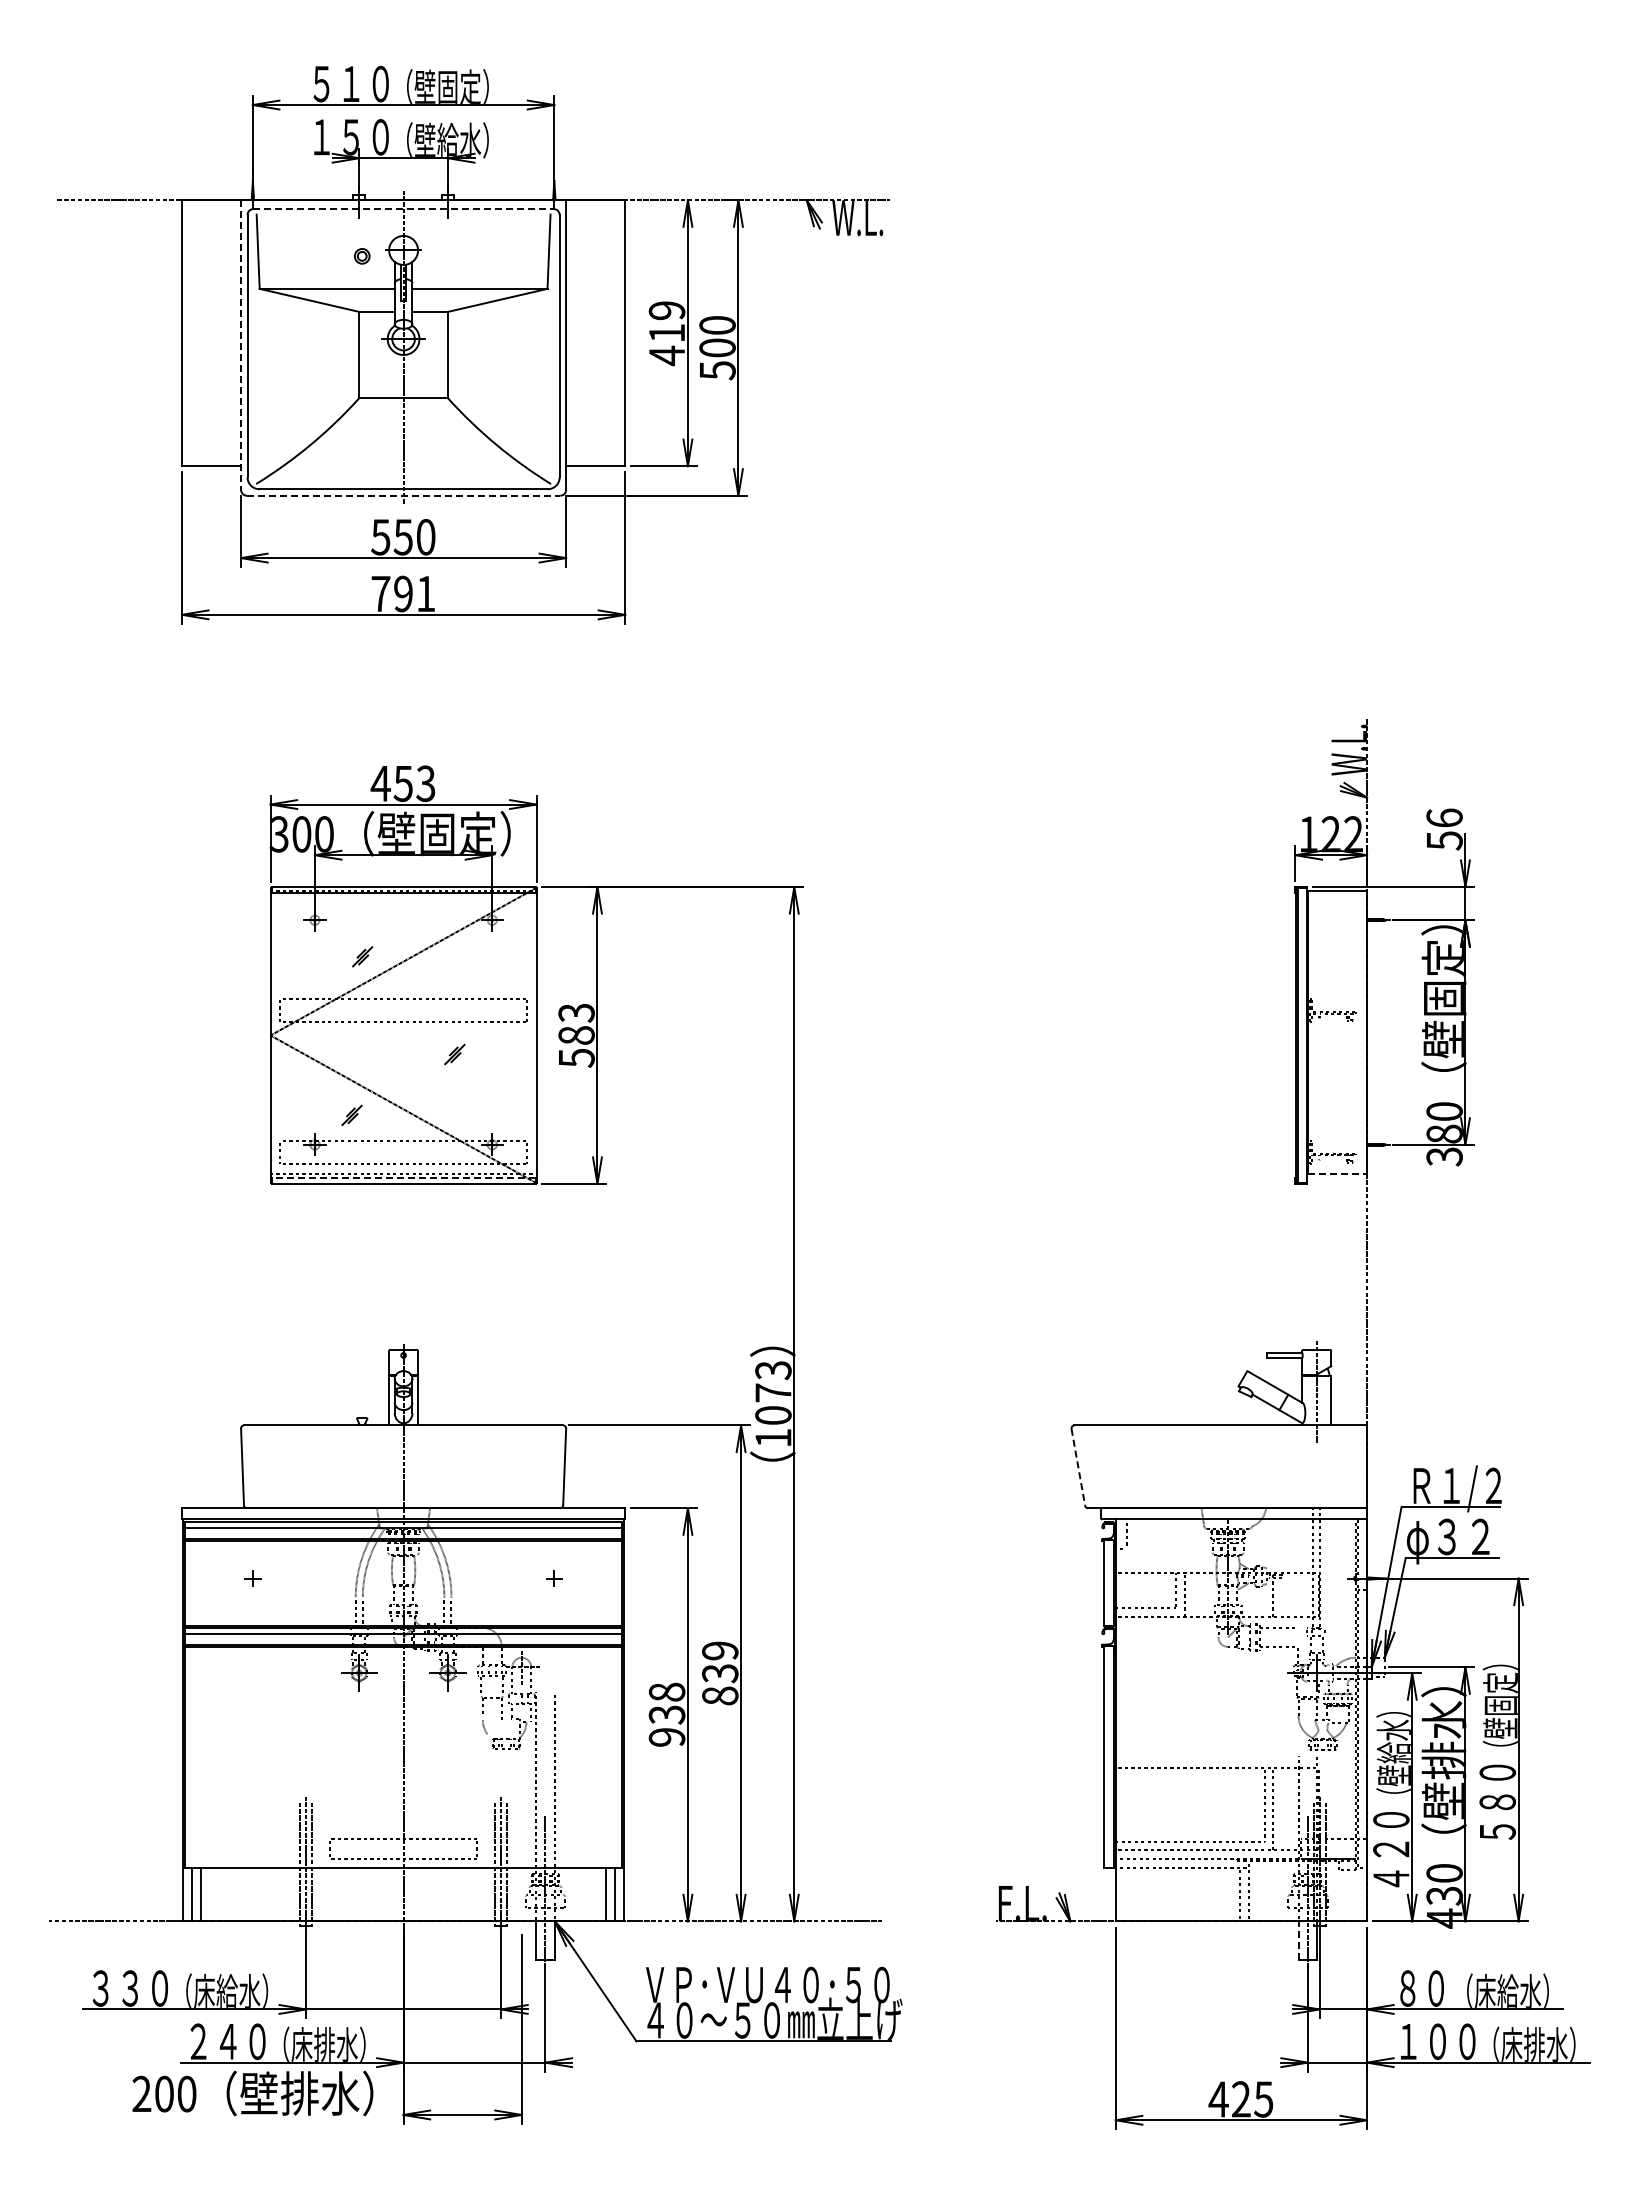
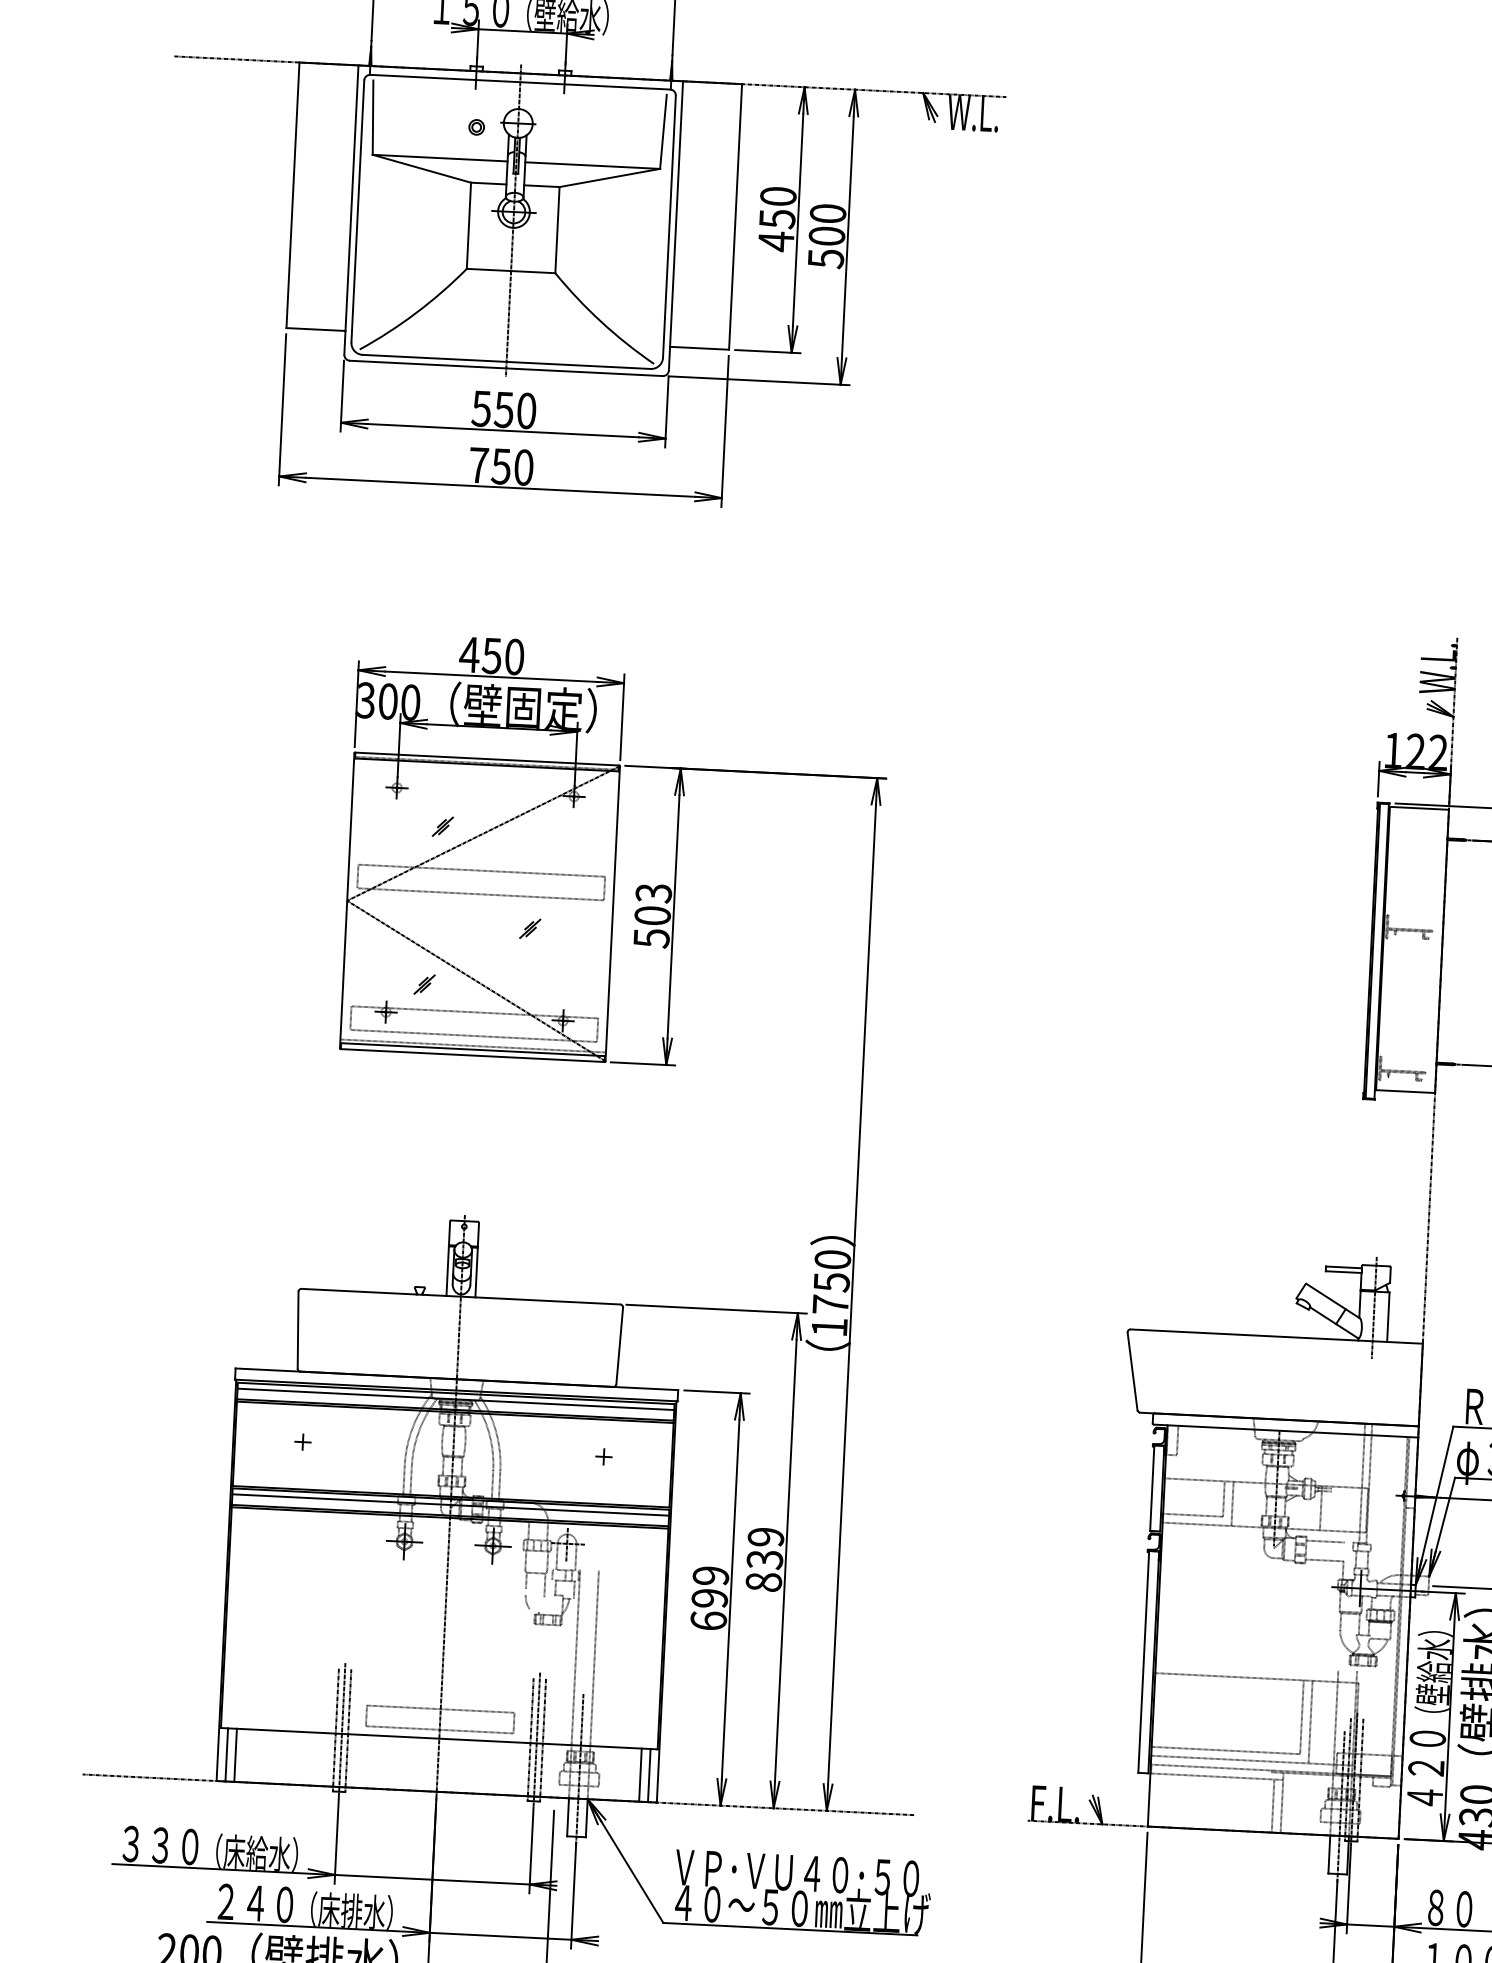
line: (404, 209) -> (521, 82), dashed -> solid
text: (666, 322) -> (777, 208), 419 -> 450
line: (241, 345) -> (351, 210), dashed -> solid
line: (403, 495) -> (506, 368), dashed -> solid
text: (414, 593) -> (512, 466), 791 -> 750
text: (425, 783) -> (514, 656), 453 -> 450
text: (576, 1035) -> (652, 915), 583 -> 503
line: (1337, 1174) -> (1405, 1091), dashed -> solid
line: (403, 1178) -> (472, 1050), dashed -> solid
text: (773, 1392) -> (831, 1281), 1073 -> 1750
line: (1078, 1467) -> (1132, 1371), dashed -> solid
text: (666, 1714) -> (709, 1598), 938 -> 699
line: (1298, 1939) -> (1329, 1853), dashed -> solid

